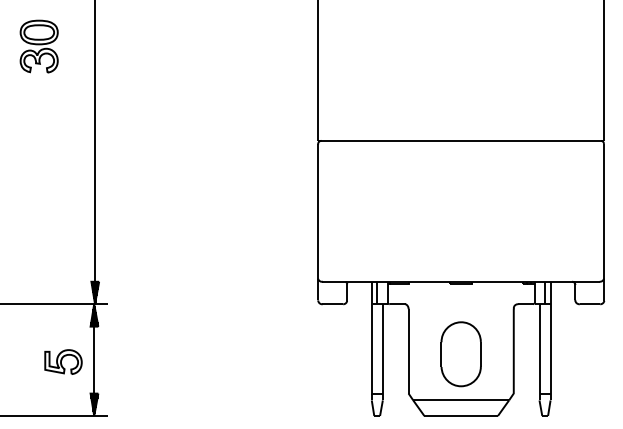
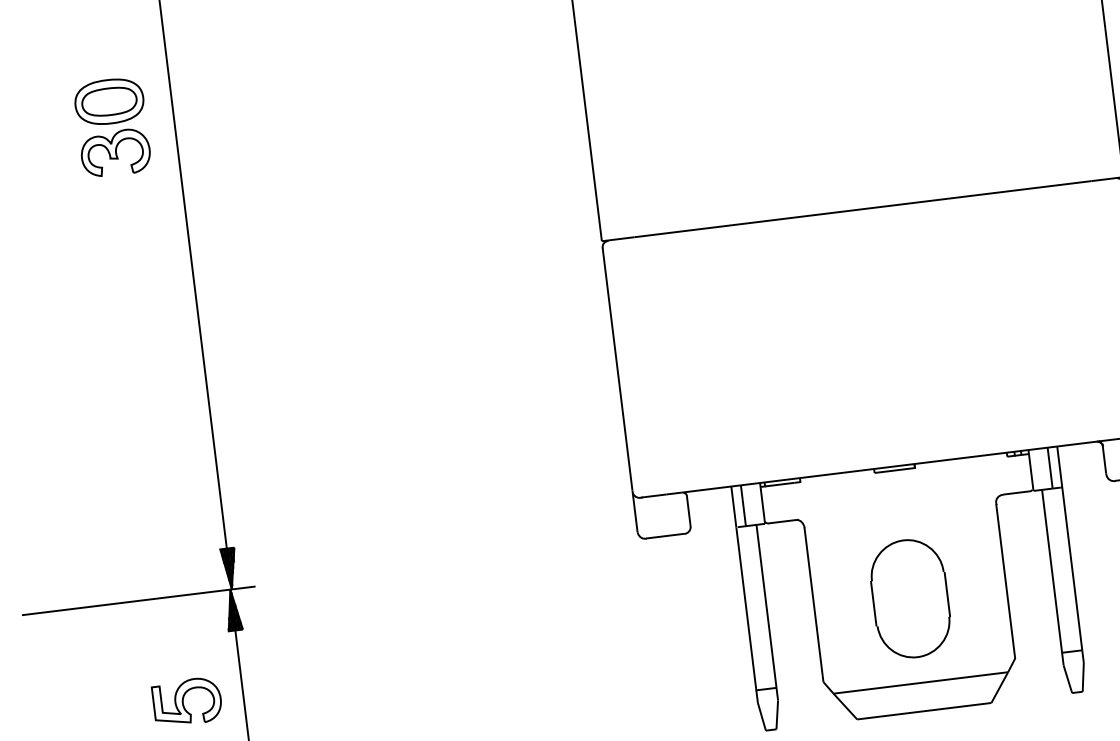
part: (38, 46) -> (111, 127), moved

